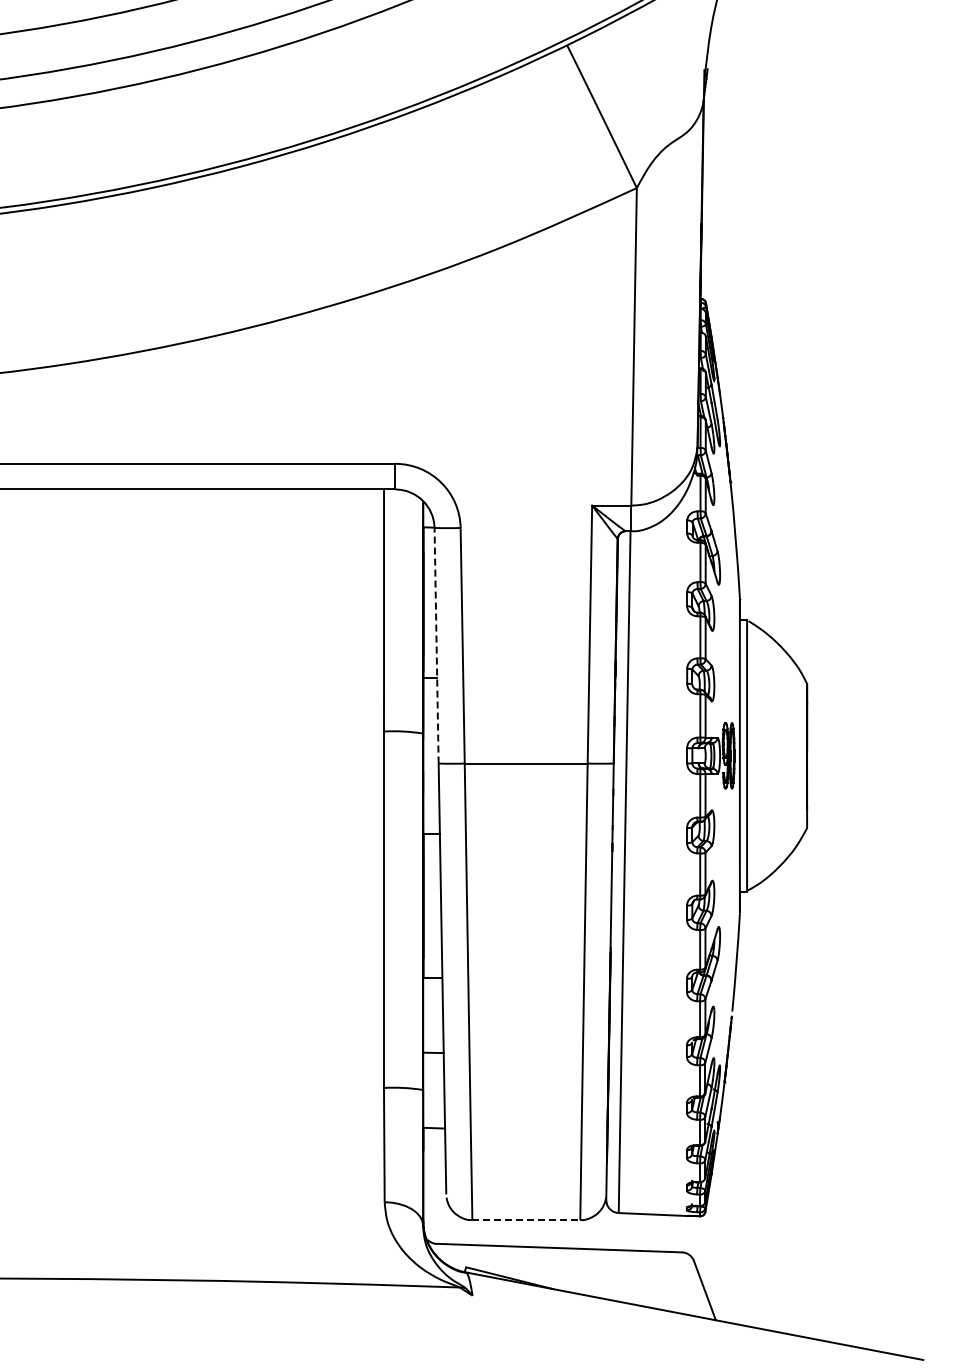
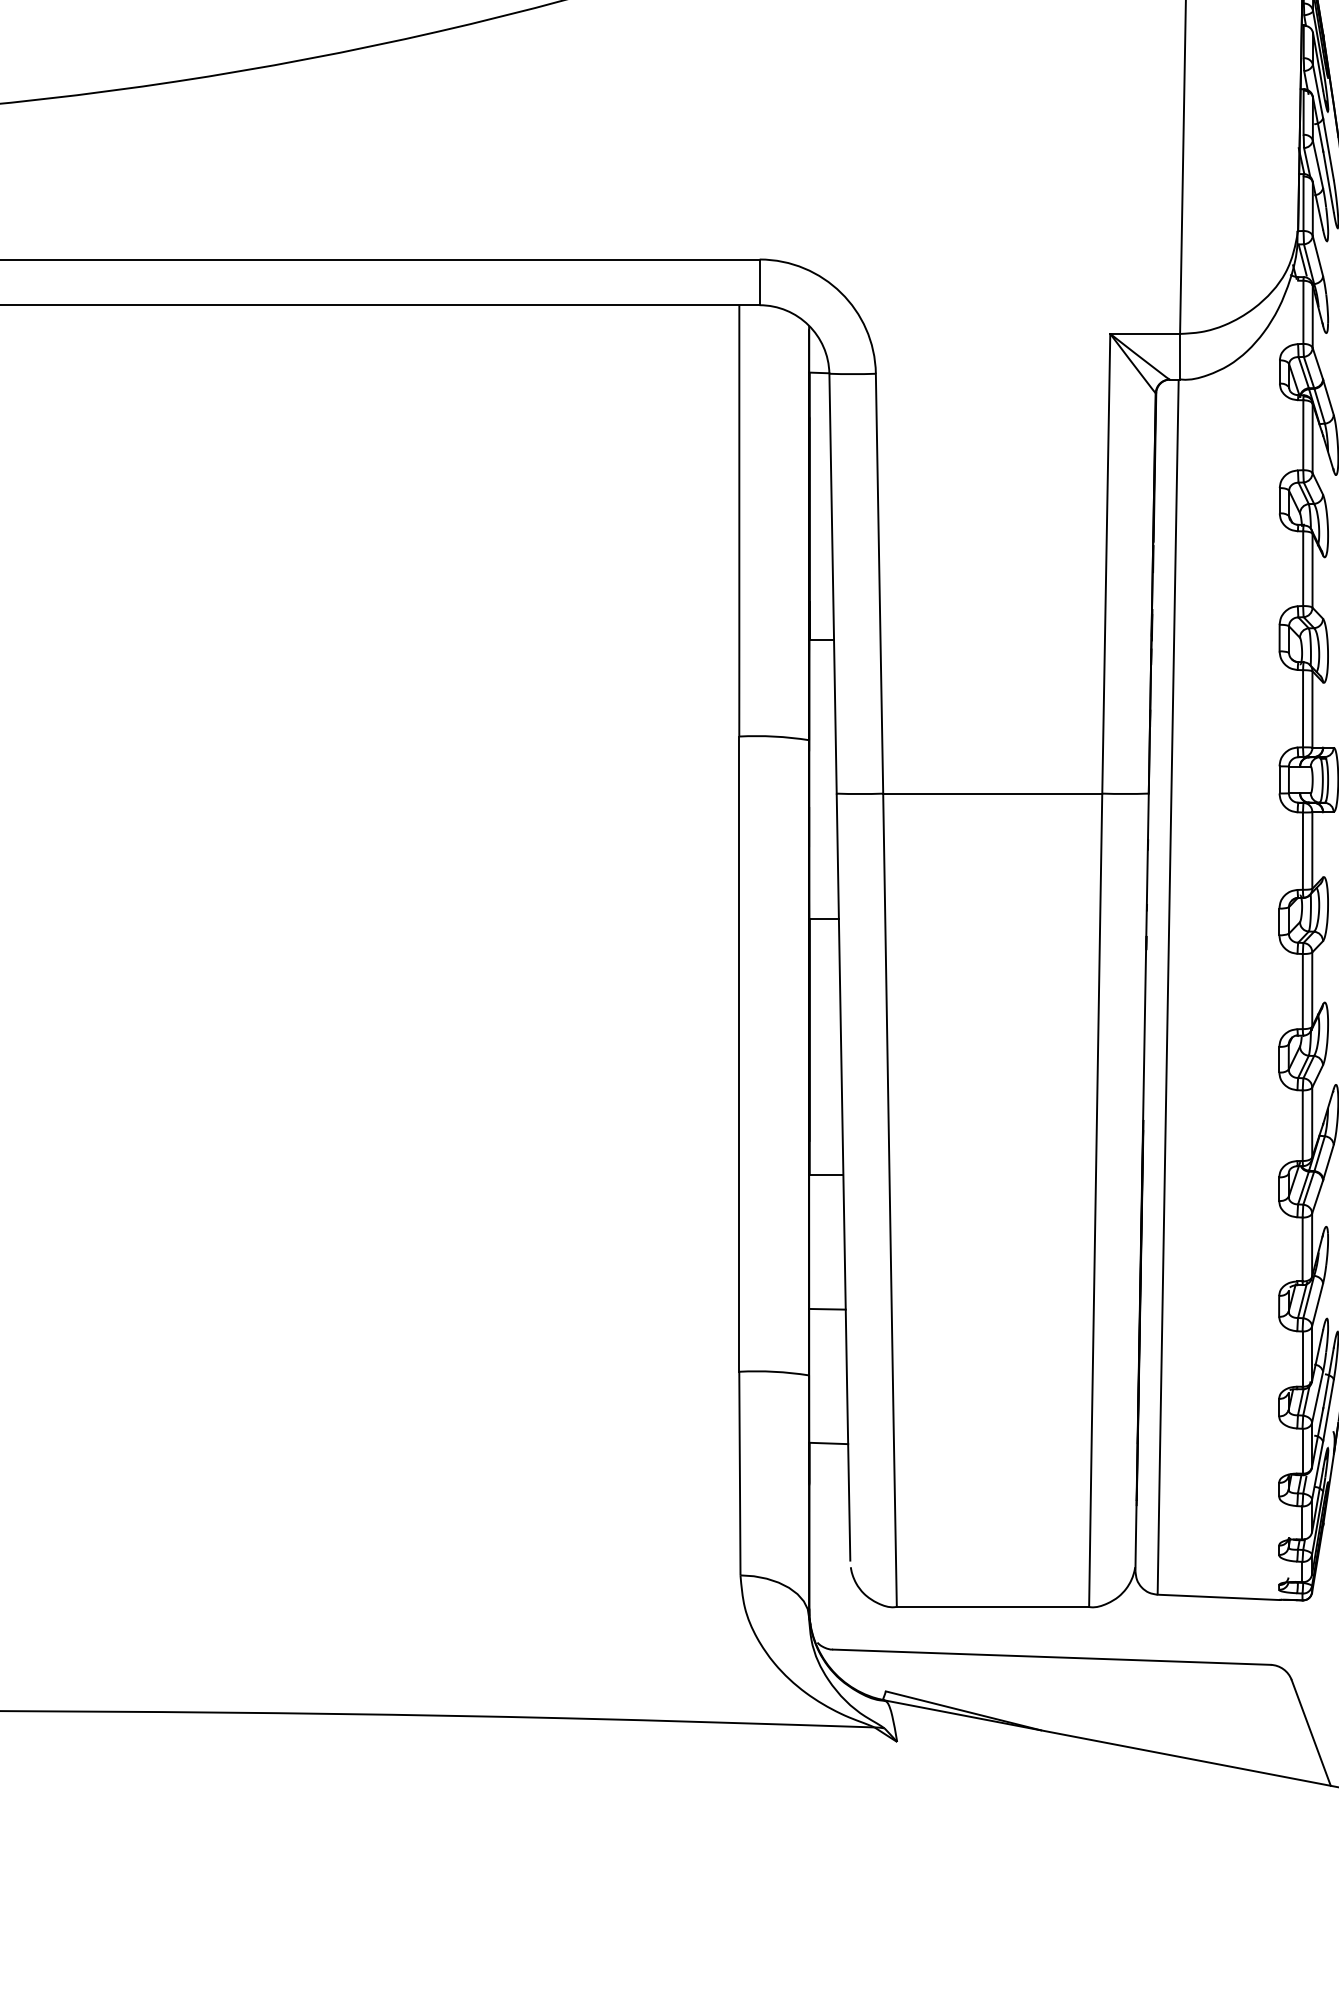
line: (436, 645) -> (832, 583), dashed -> solid
line: (526, 1220) -> (993, 1608), dashed -> solid

